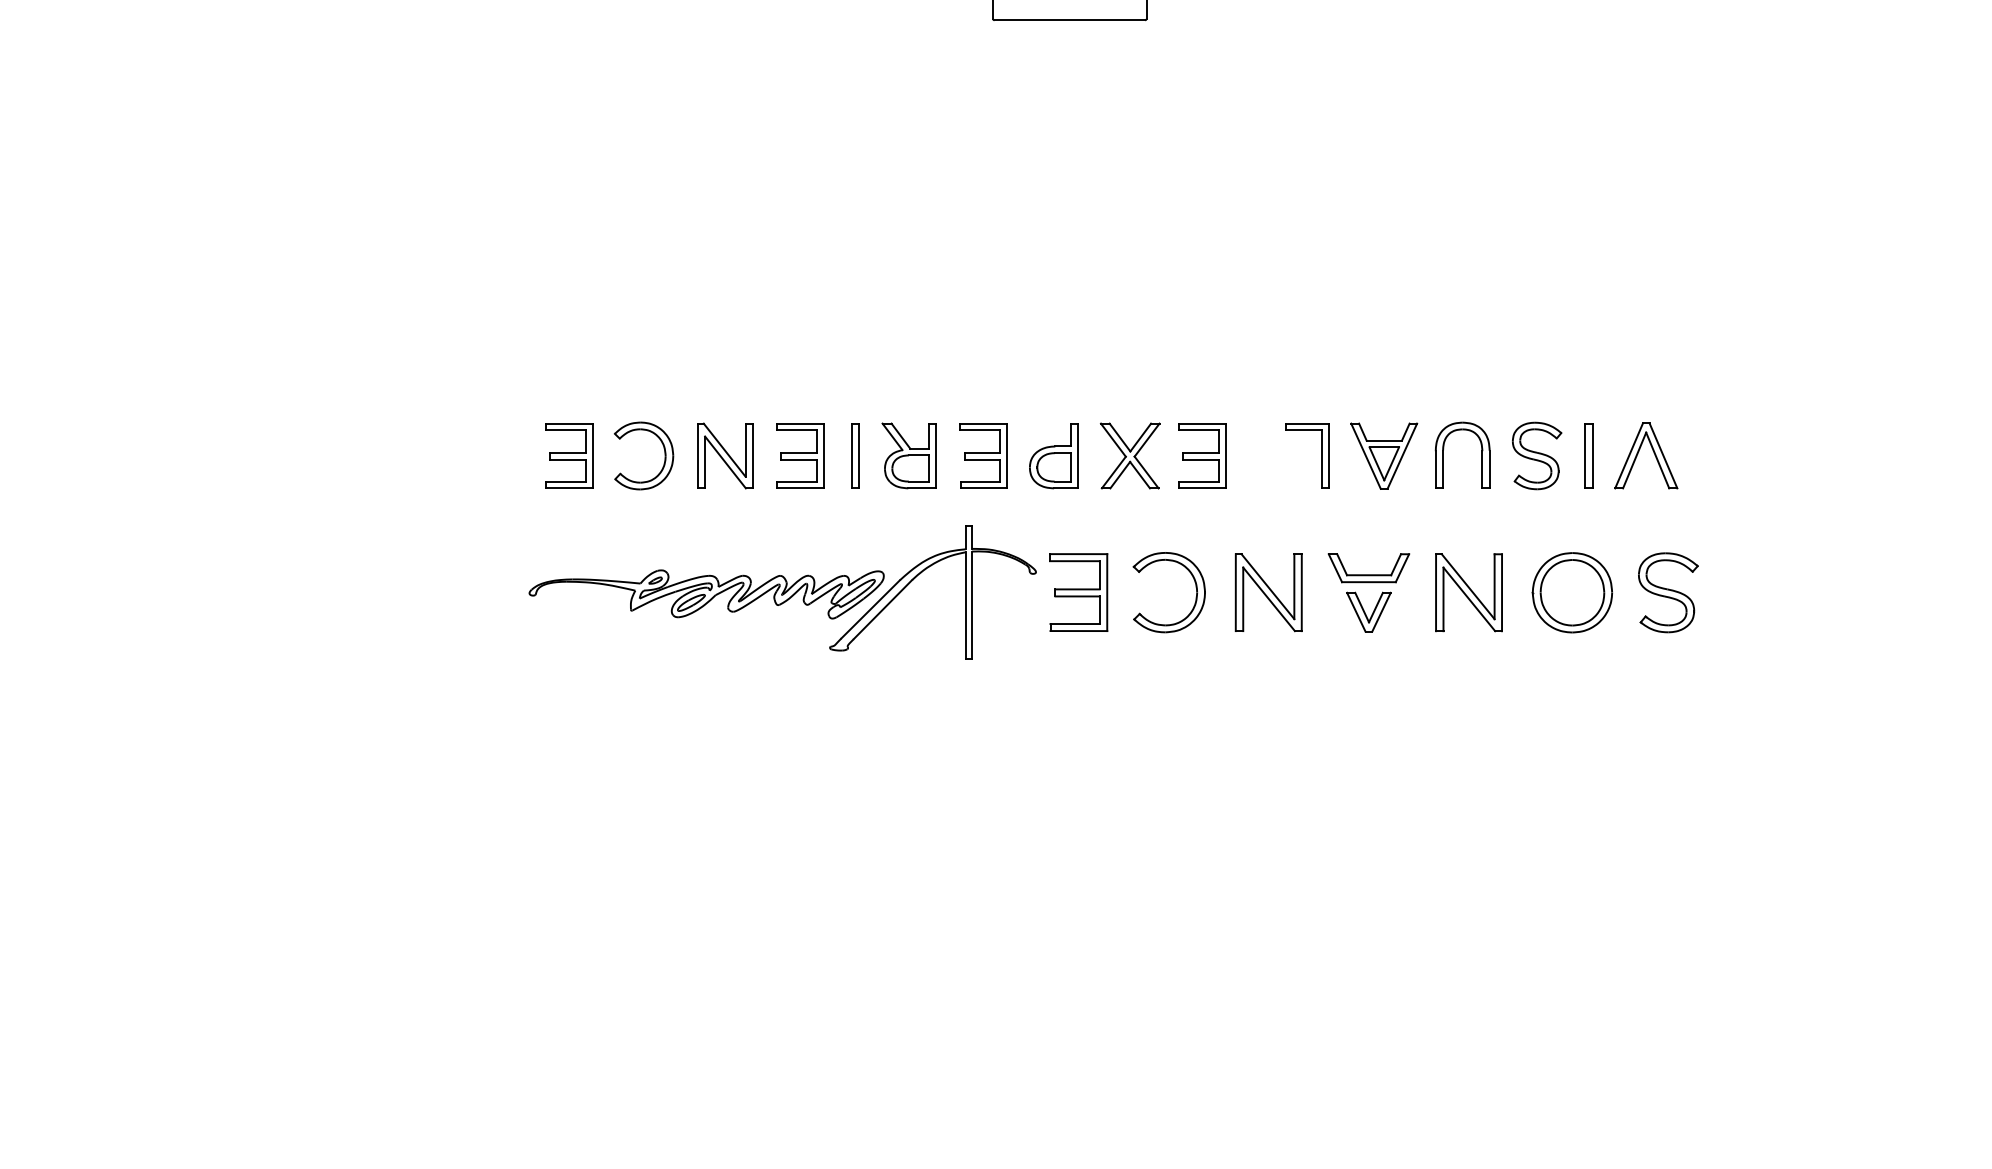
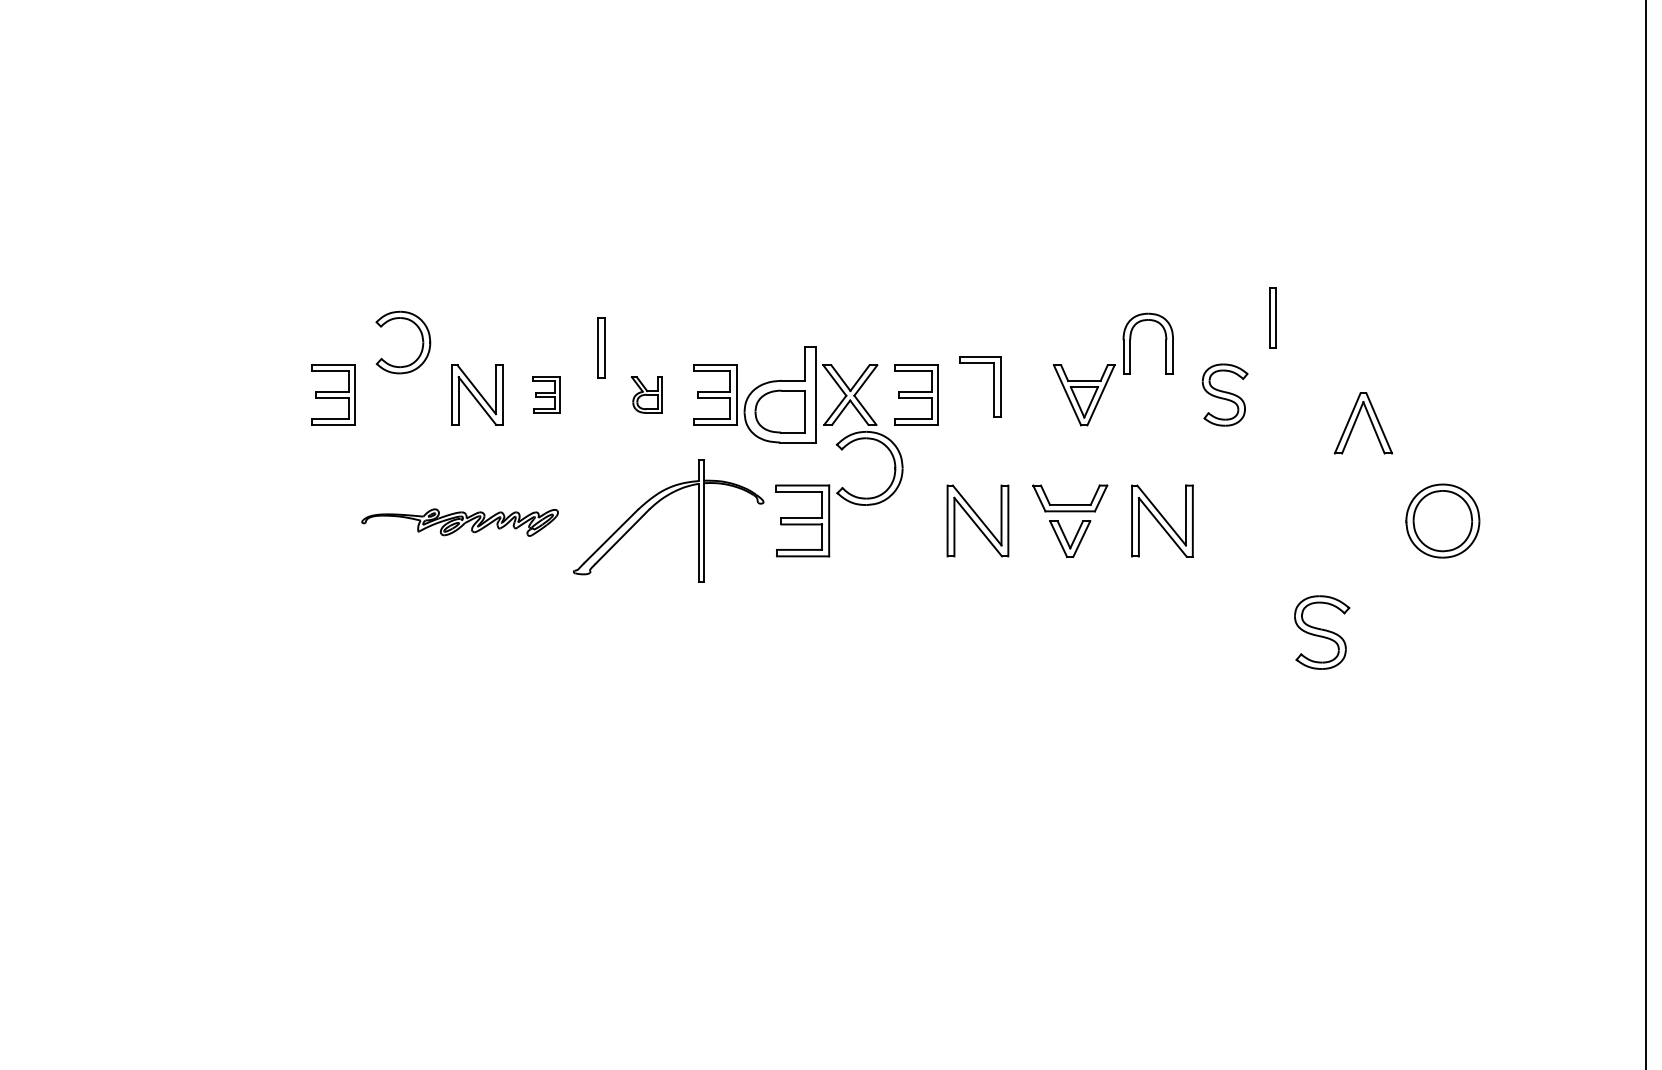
part: (1444, 448) -> (1131, 337), moved
part: (1653, 453) -> (1370, 421), moved
part: (664, 455) -> (422, 342), moved
part: (800, 455) -> (546, 394), size x0.6
part: (855, 455) -> (600, 347), moved
part: (908, 455) -> (646, 394), size x0.6
part: (1321, 455) -> (993, 386), moved
part: (1588, 455) -> (1272, 317), moved
part: (1053, 456) -> (779, 395), size x1.6
part: (1195, 587) -> (893, 463), moved
part: (1571, 592) -> (1441, 520), moved
part: (1668, 592) -> (1322, 632), moved
part: (706, 594) -> (459, 522), size x0.6

